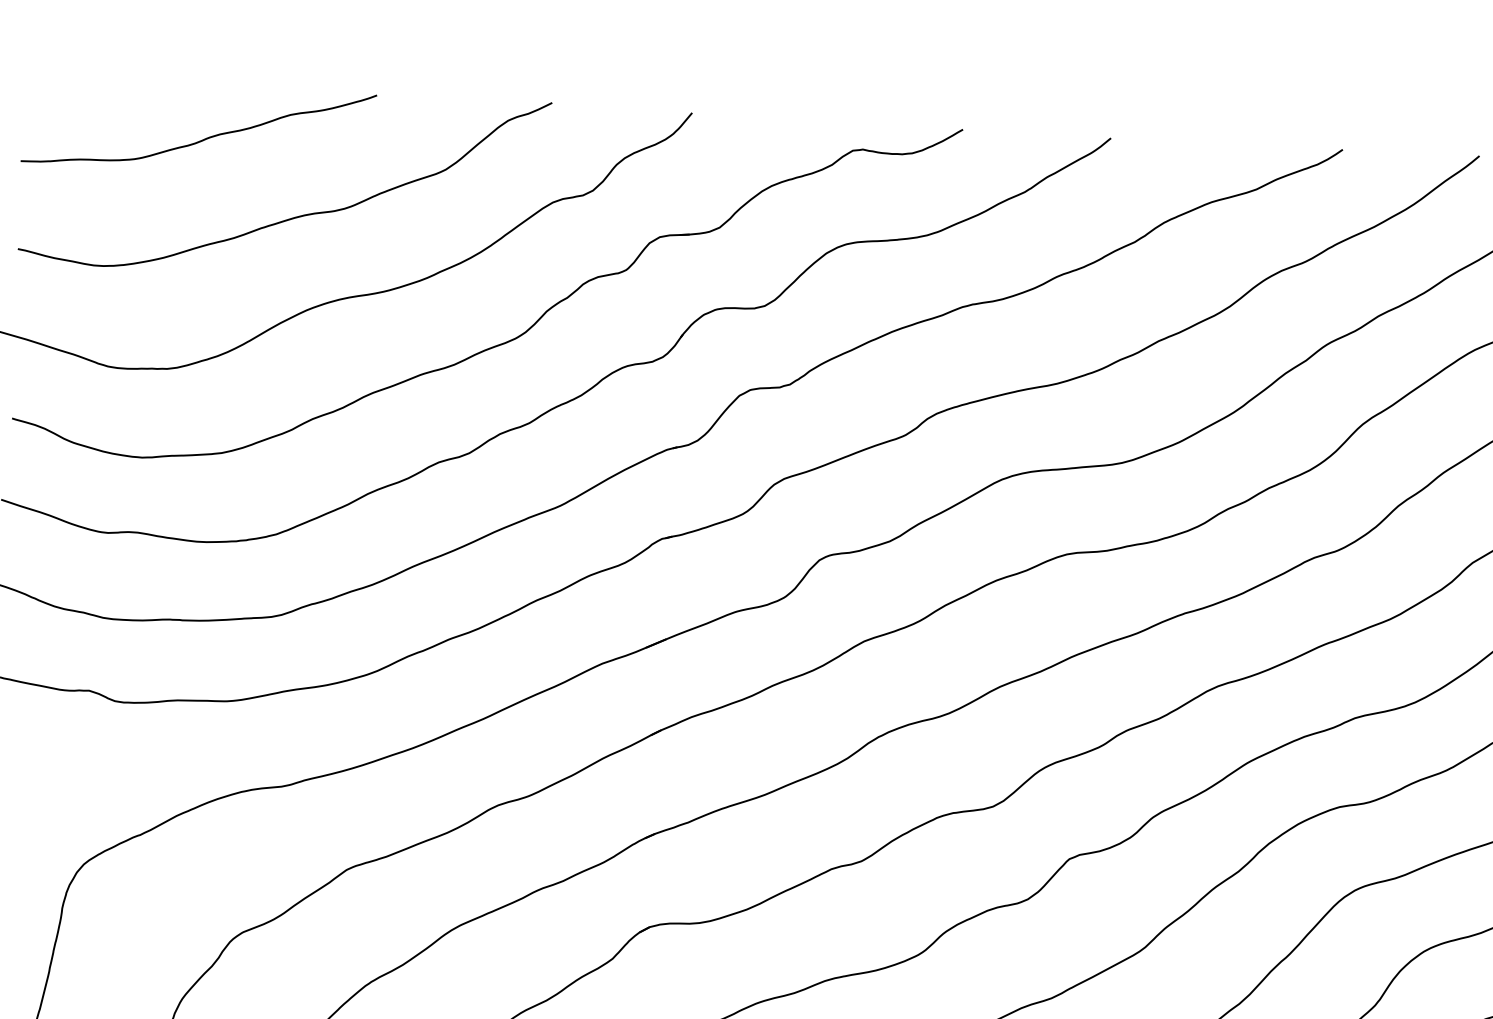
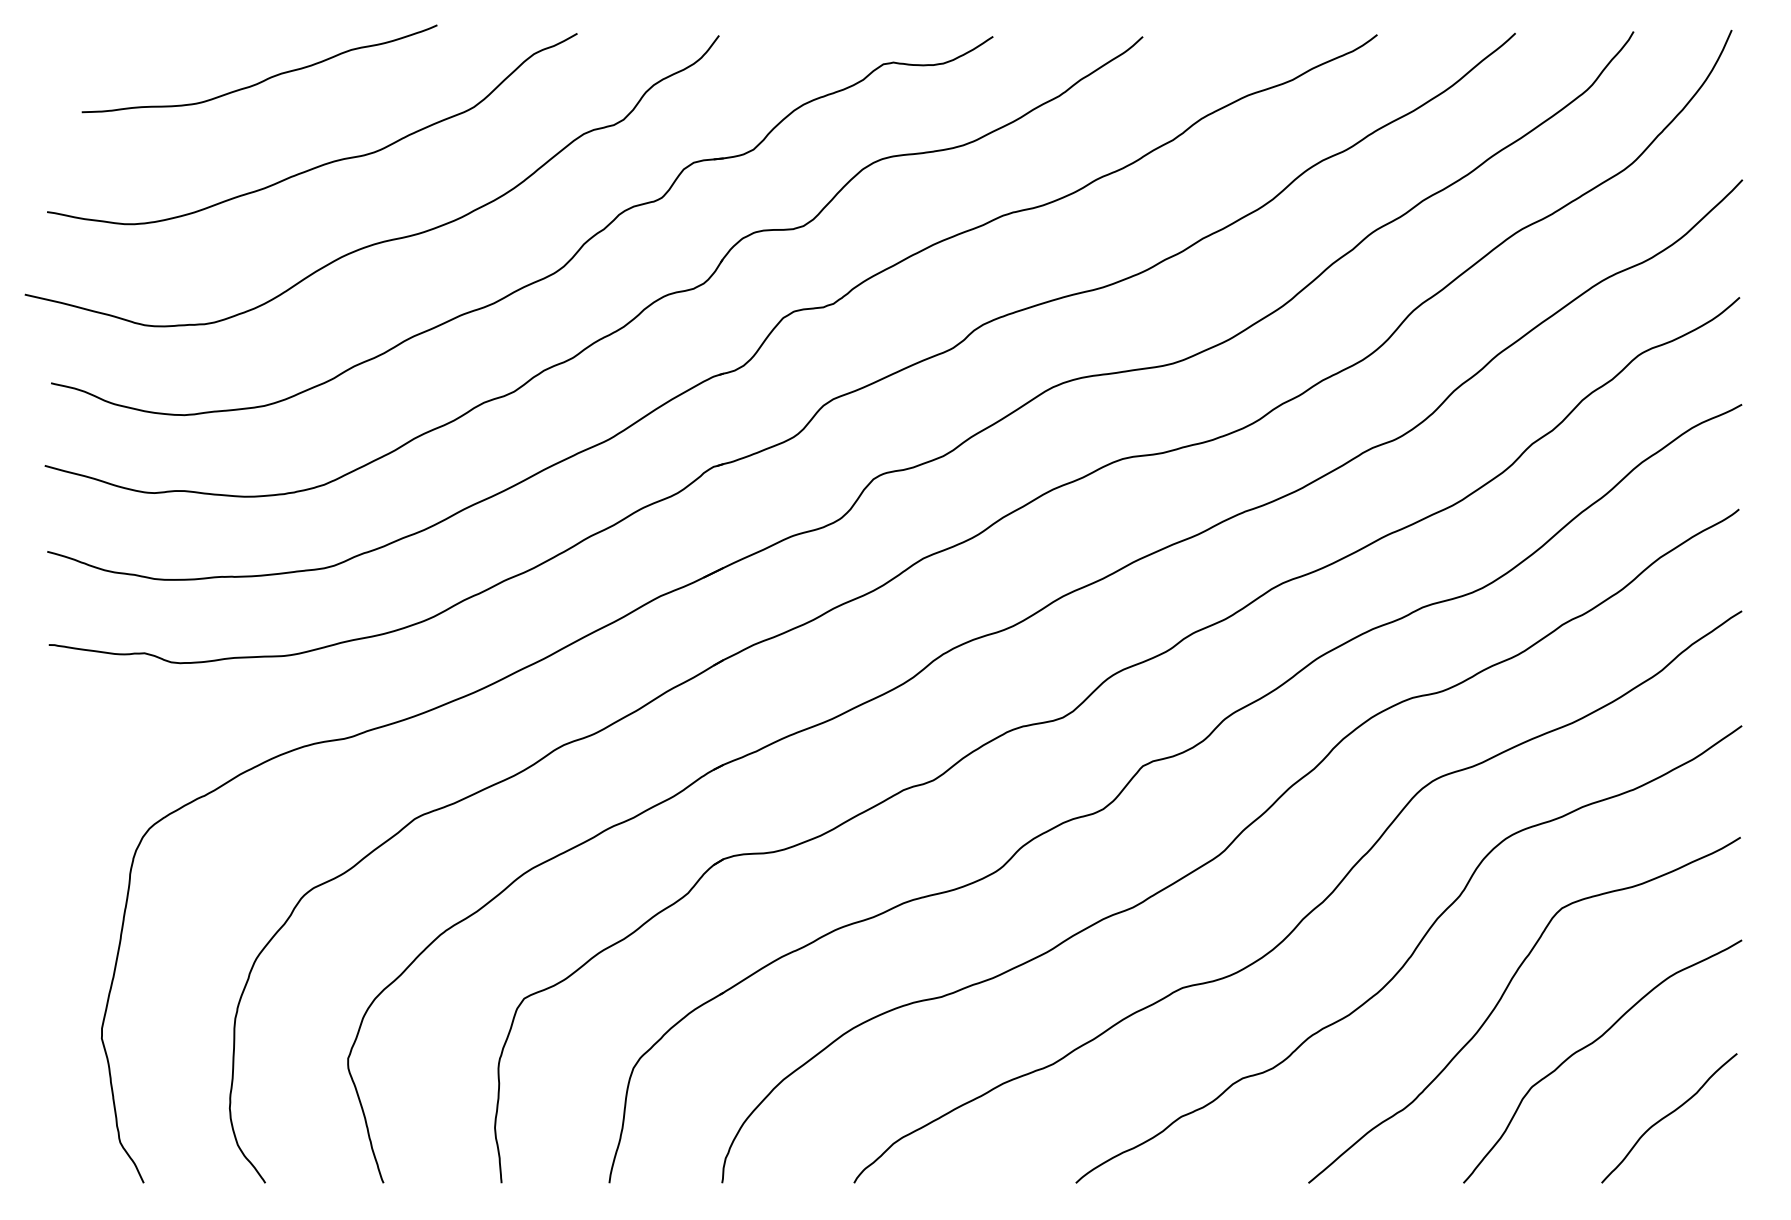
curve: (203, 139) -> (264, 79), moved

